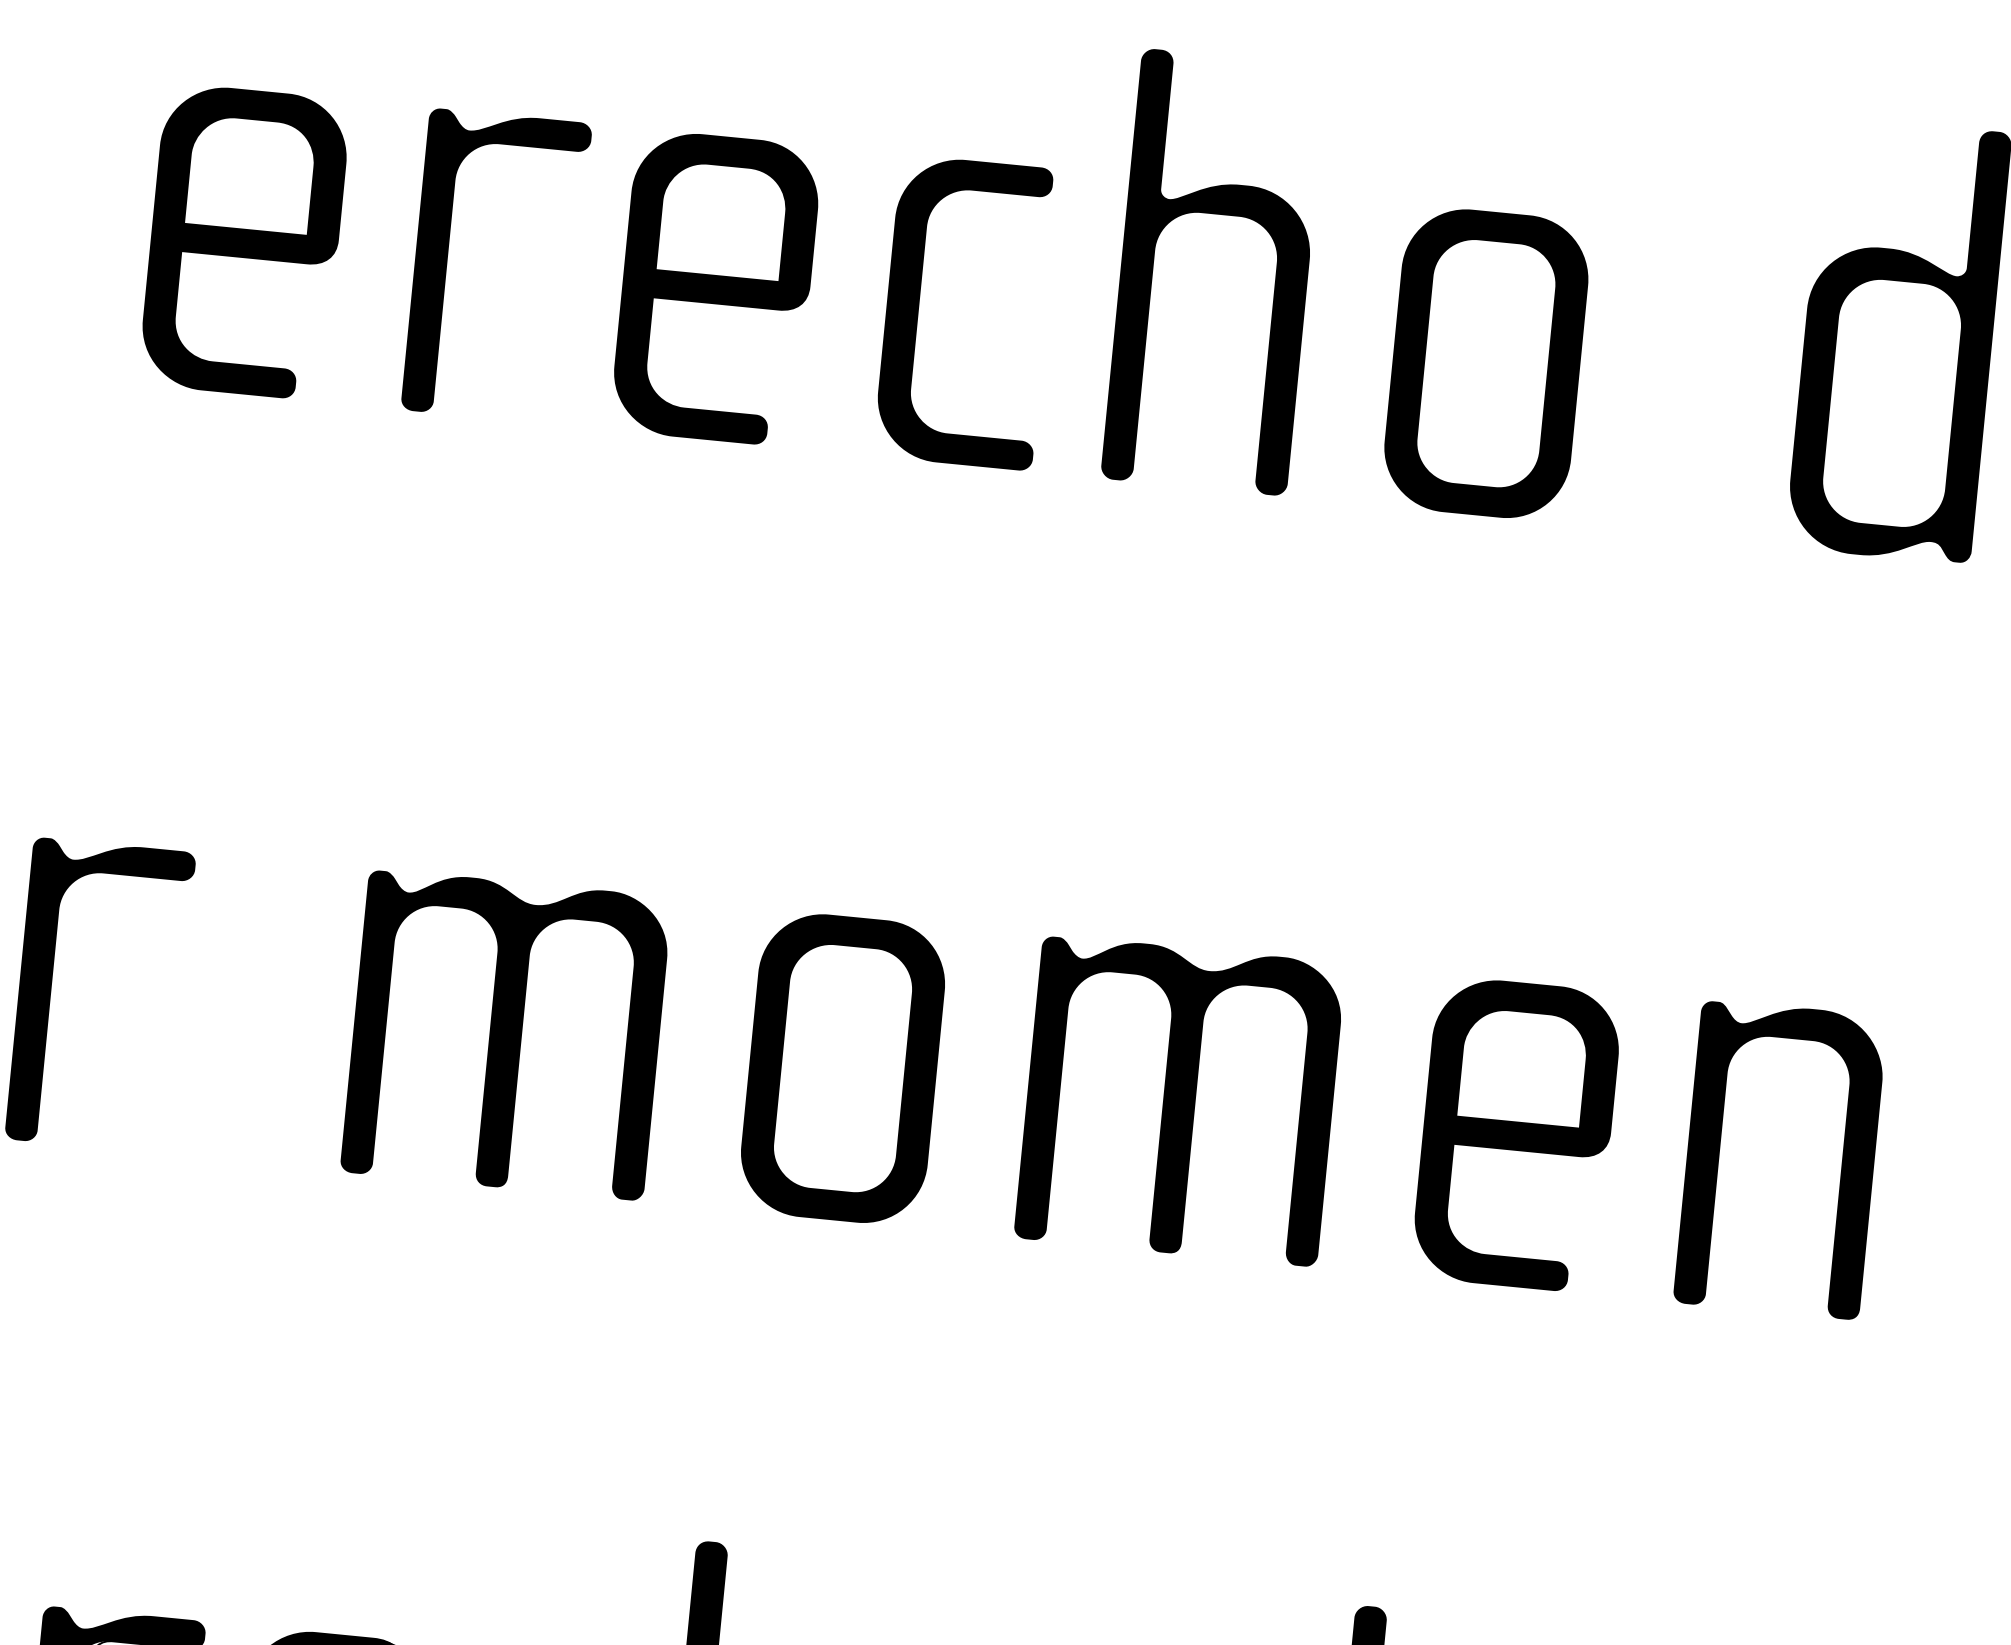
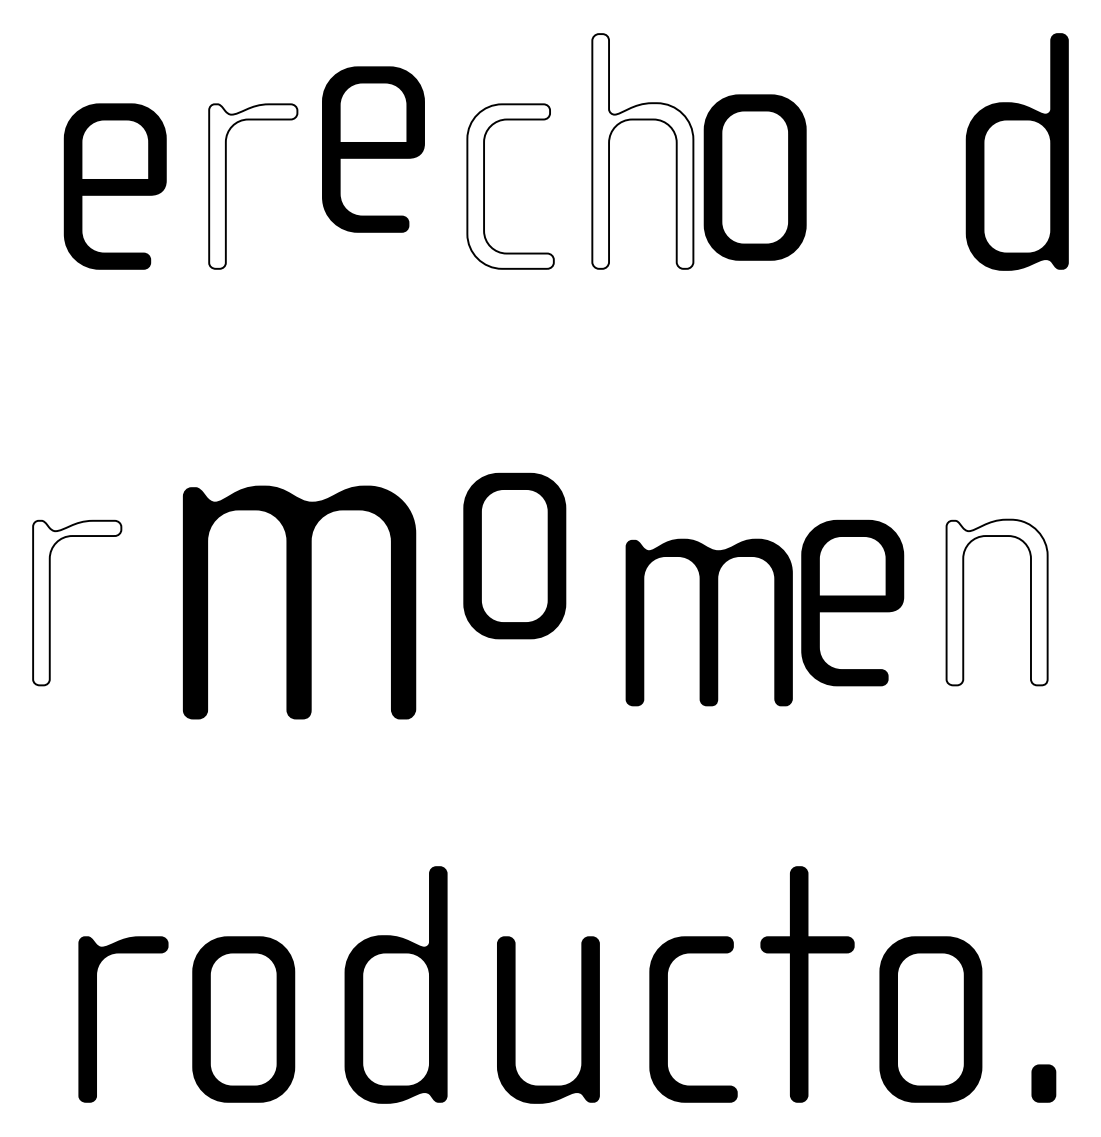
fill: (497, 266) -> (253, 186), removed
fill: (1213, 272) -> (642, 151), removed
part: (716, 288) -> (373, 149), moved
fill: (966, 312) -> (510, 186), removed
part: (1485, 363) -> (754, 177), moved
fill: (101, 994) -> (77, 602), removed
part: (504, 1034) -> (298, 602), size x1.4
part: (842, 1067) -> (514, 555), moved
part: (1178, 1100) -> (708, 622), moved
fill: (1779, 1159) -> (996, 602), removed

